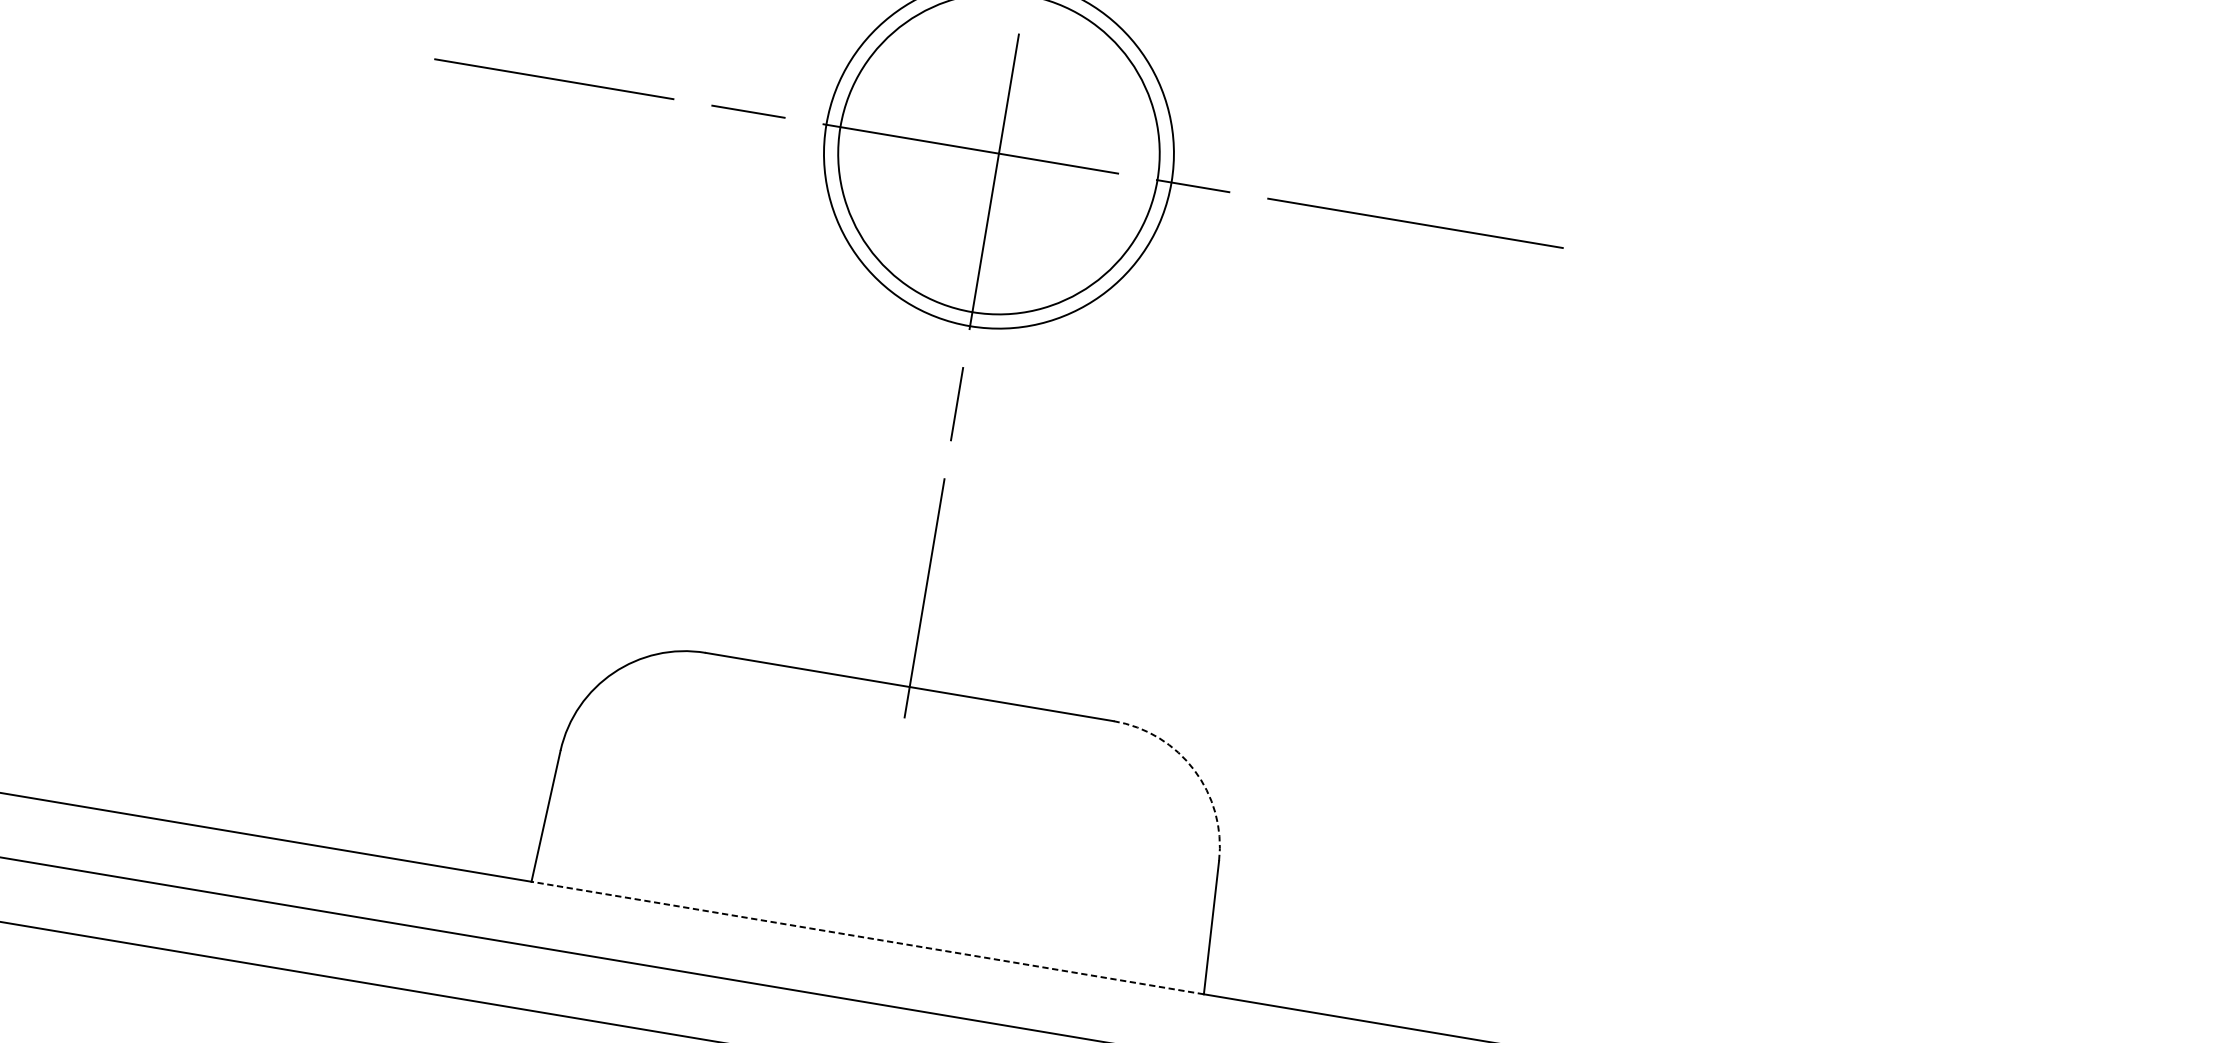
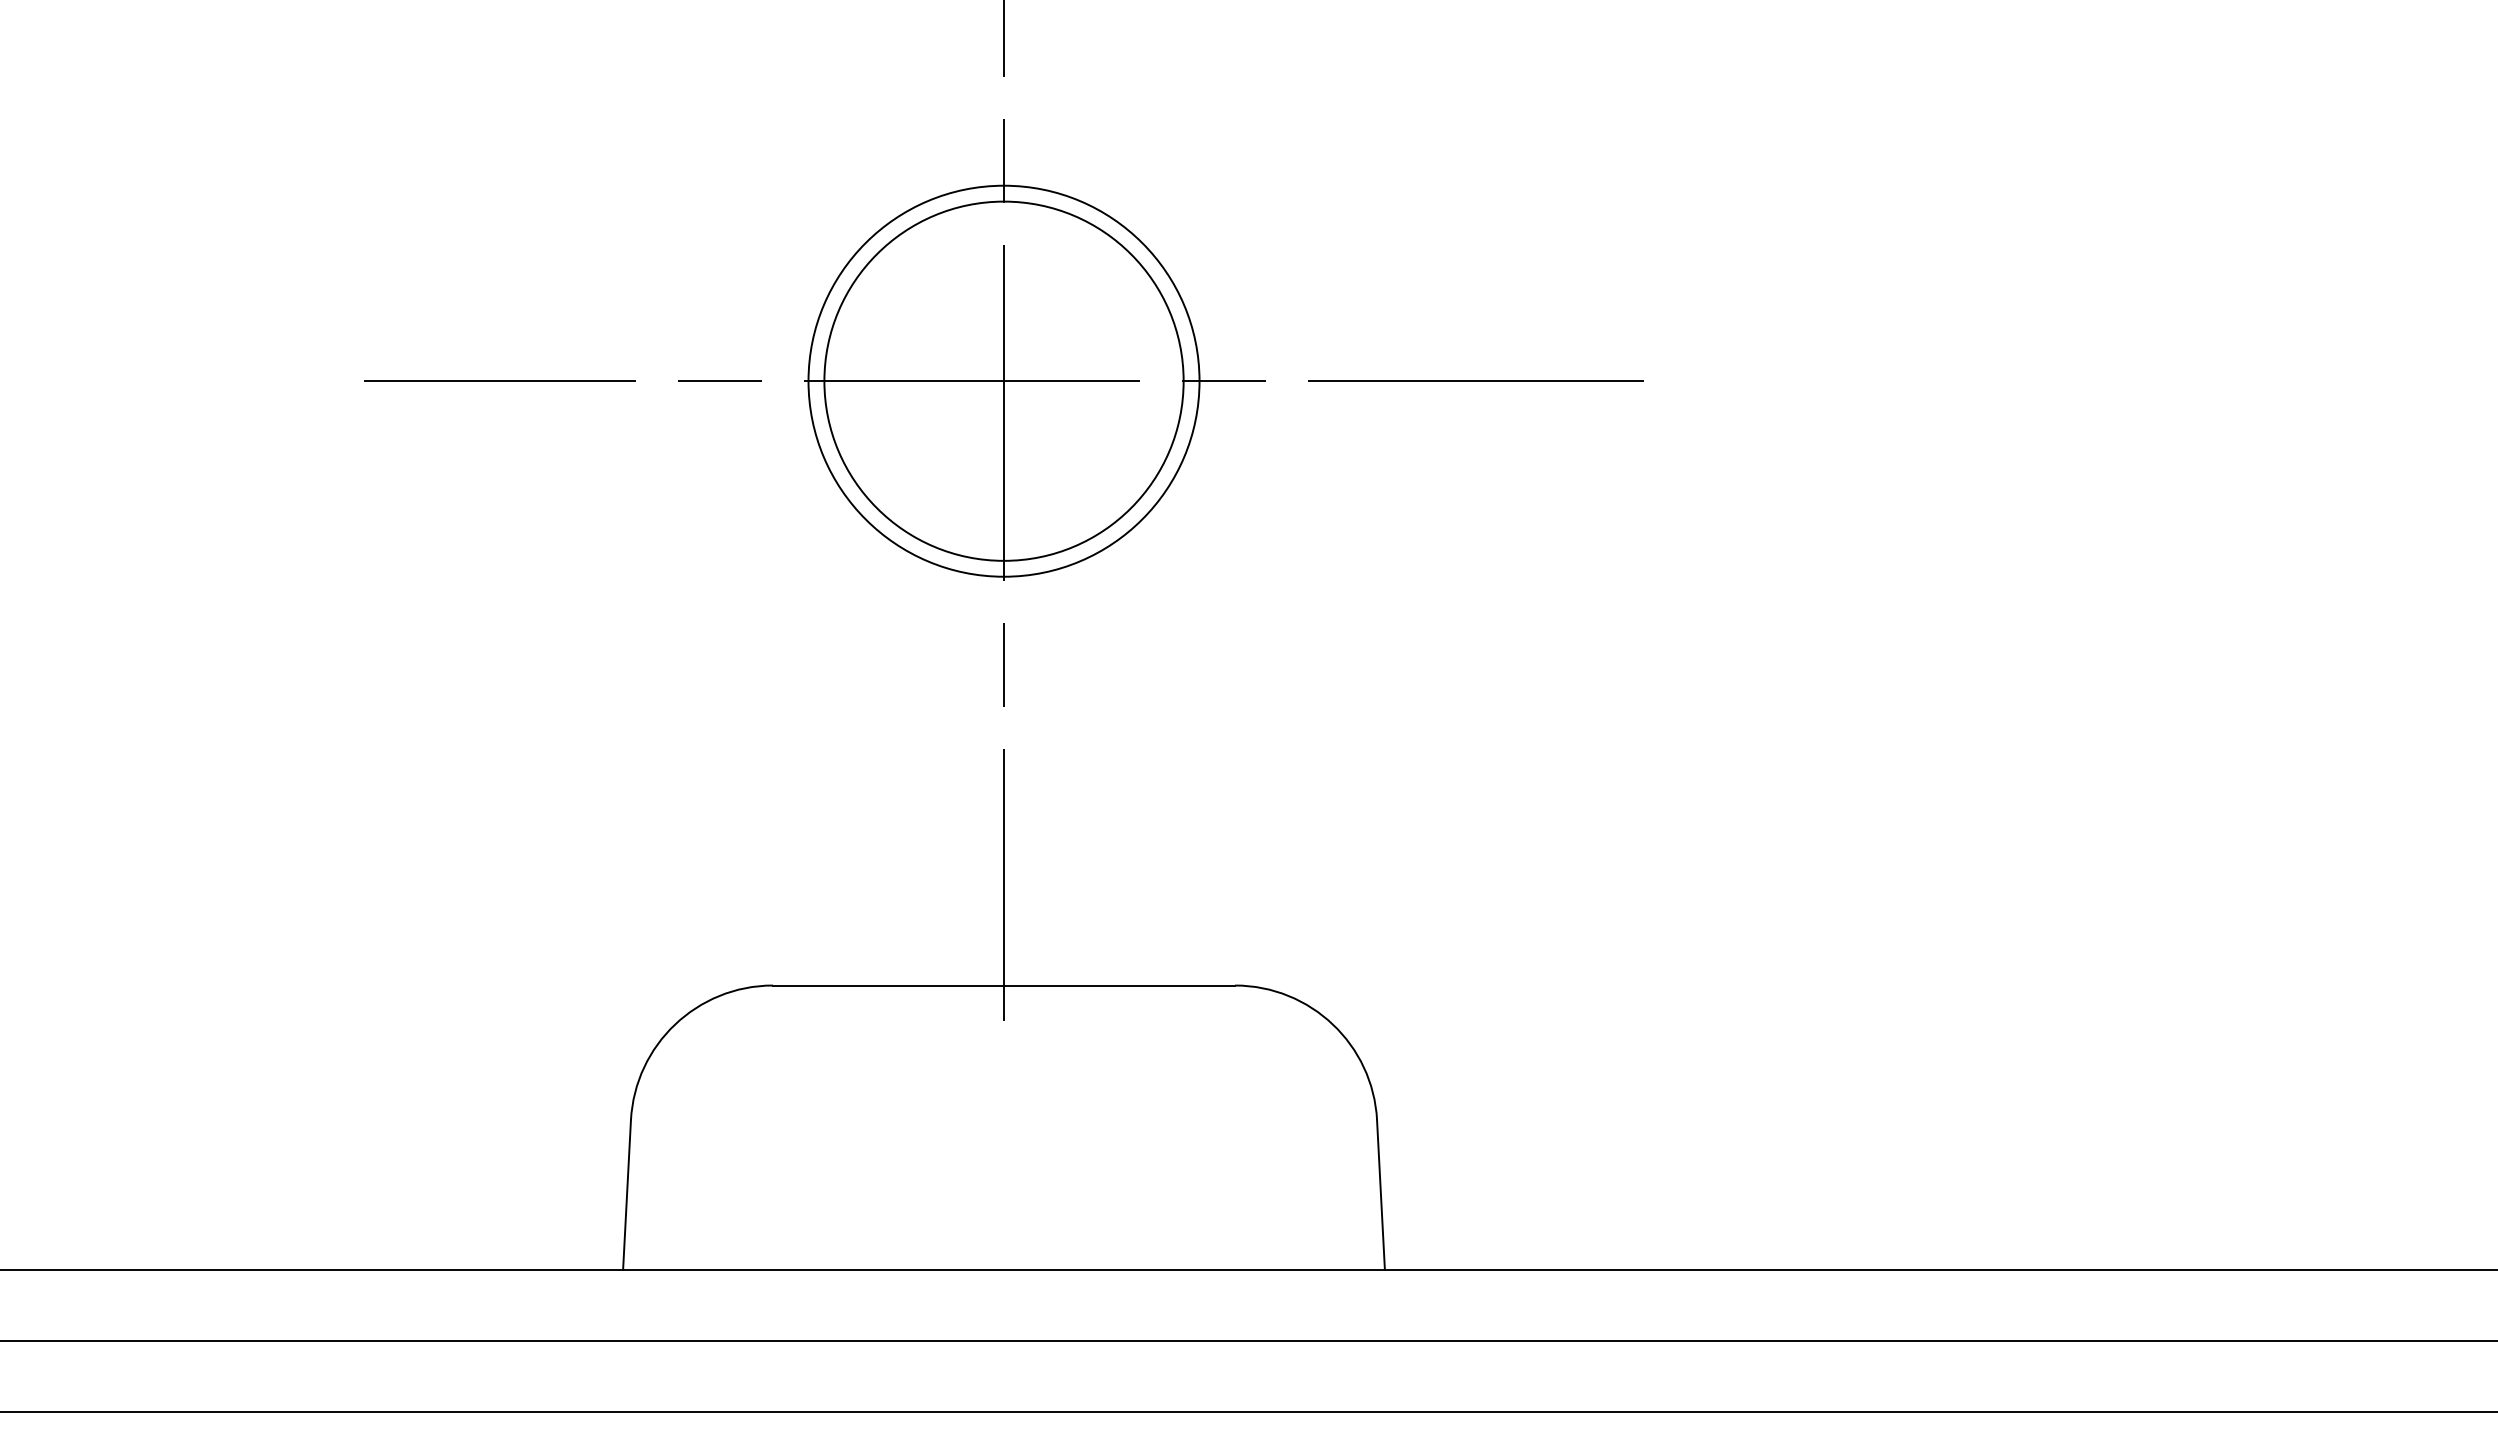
arc: (1193, 769) -> (1332, 1024), dashed -> solid
line: (868, 937) -> (1004, 1269), dashed -> solid

